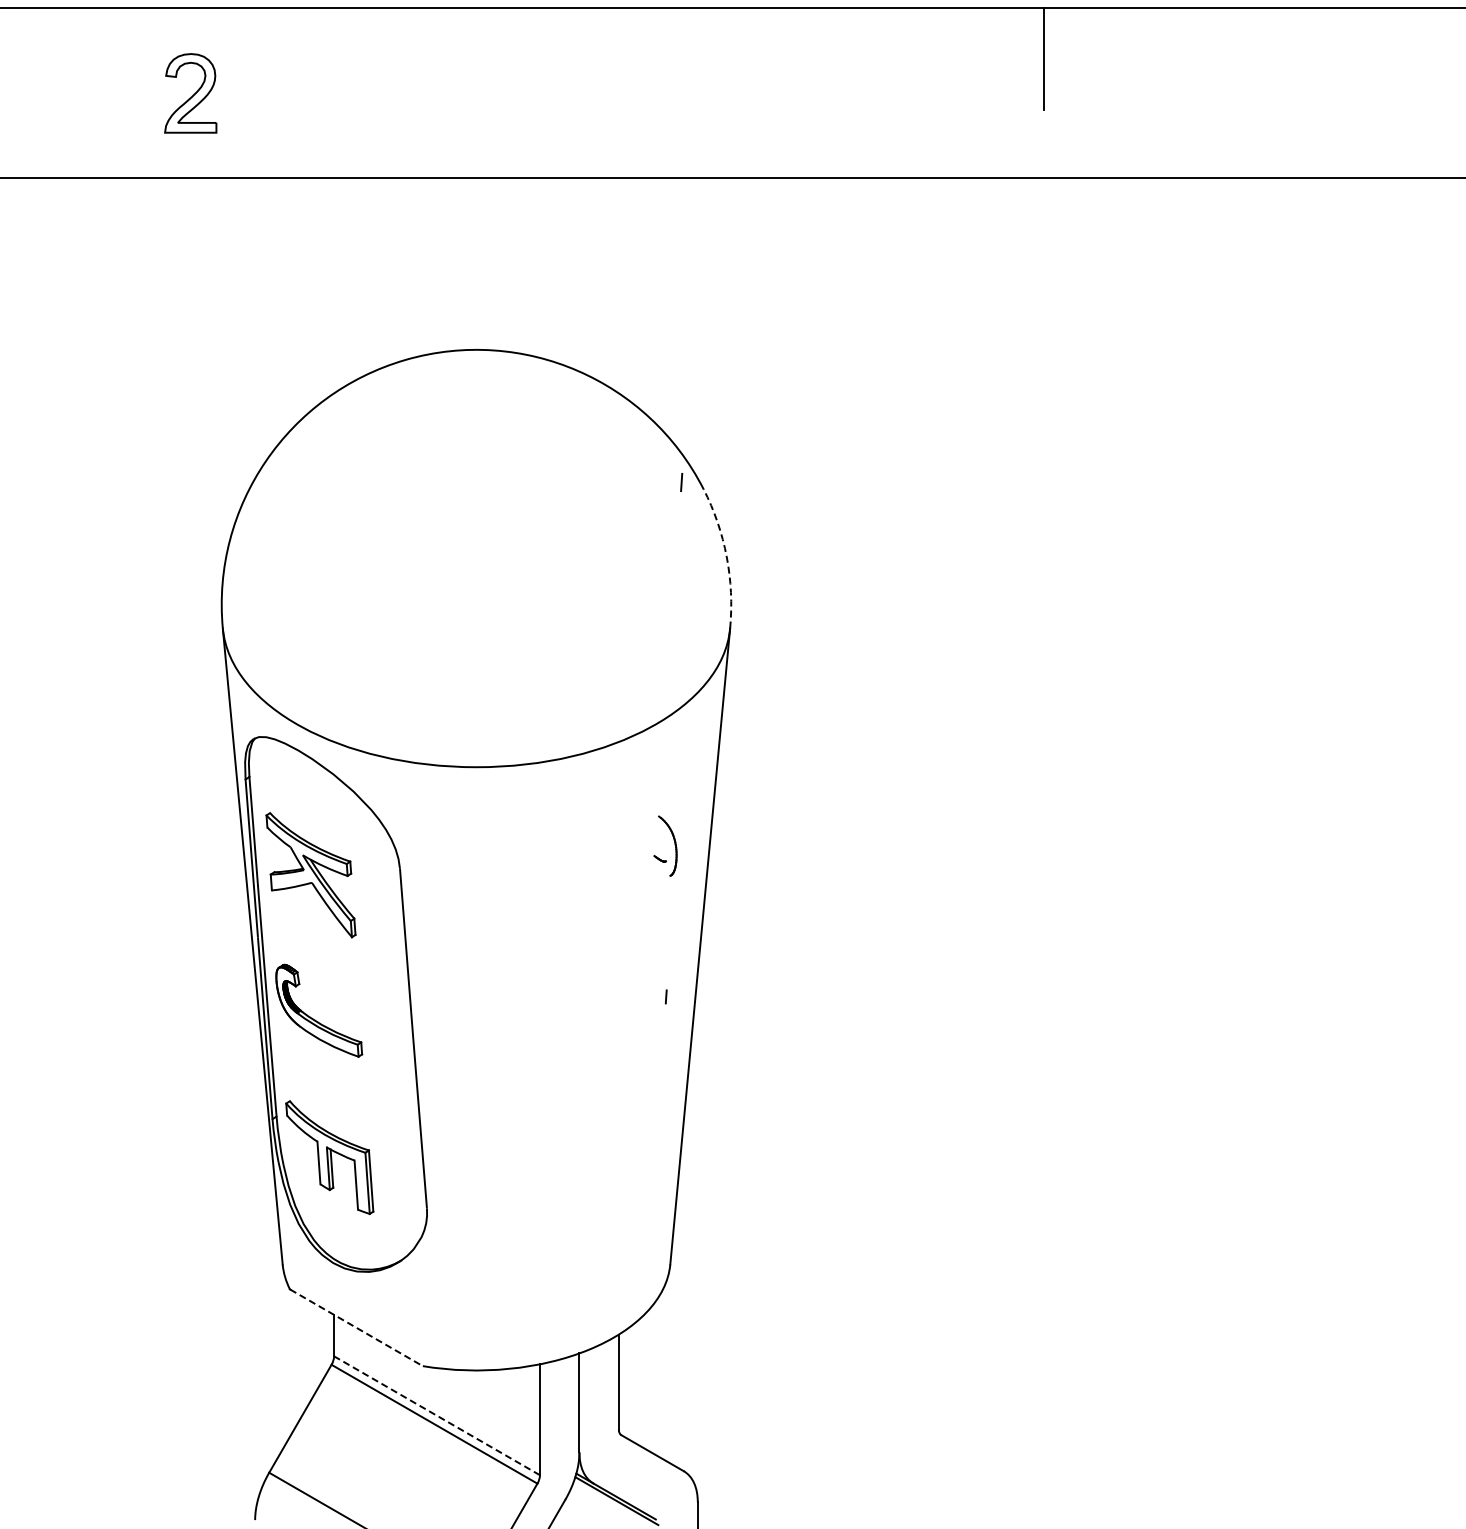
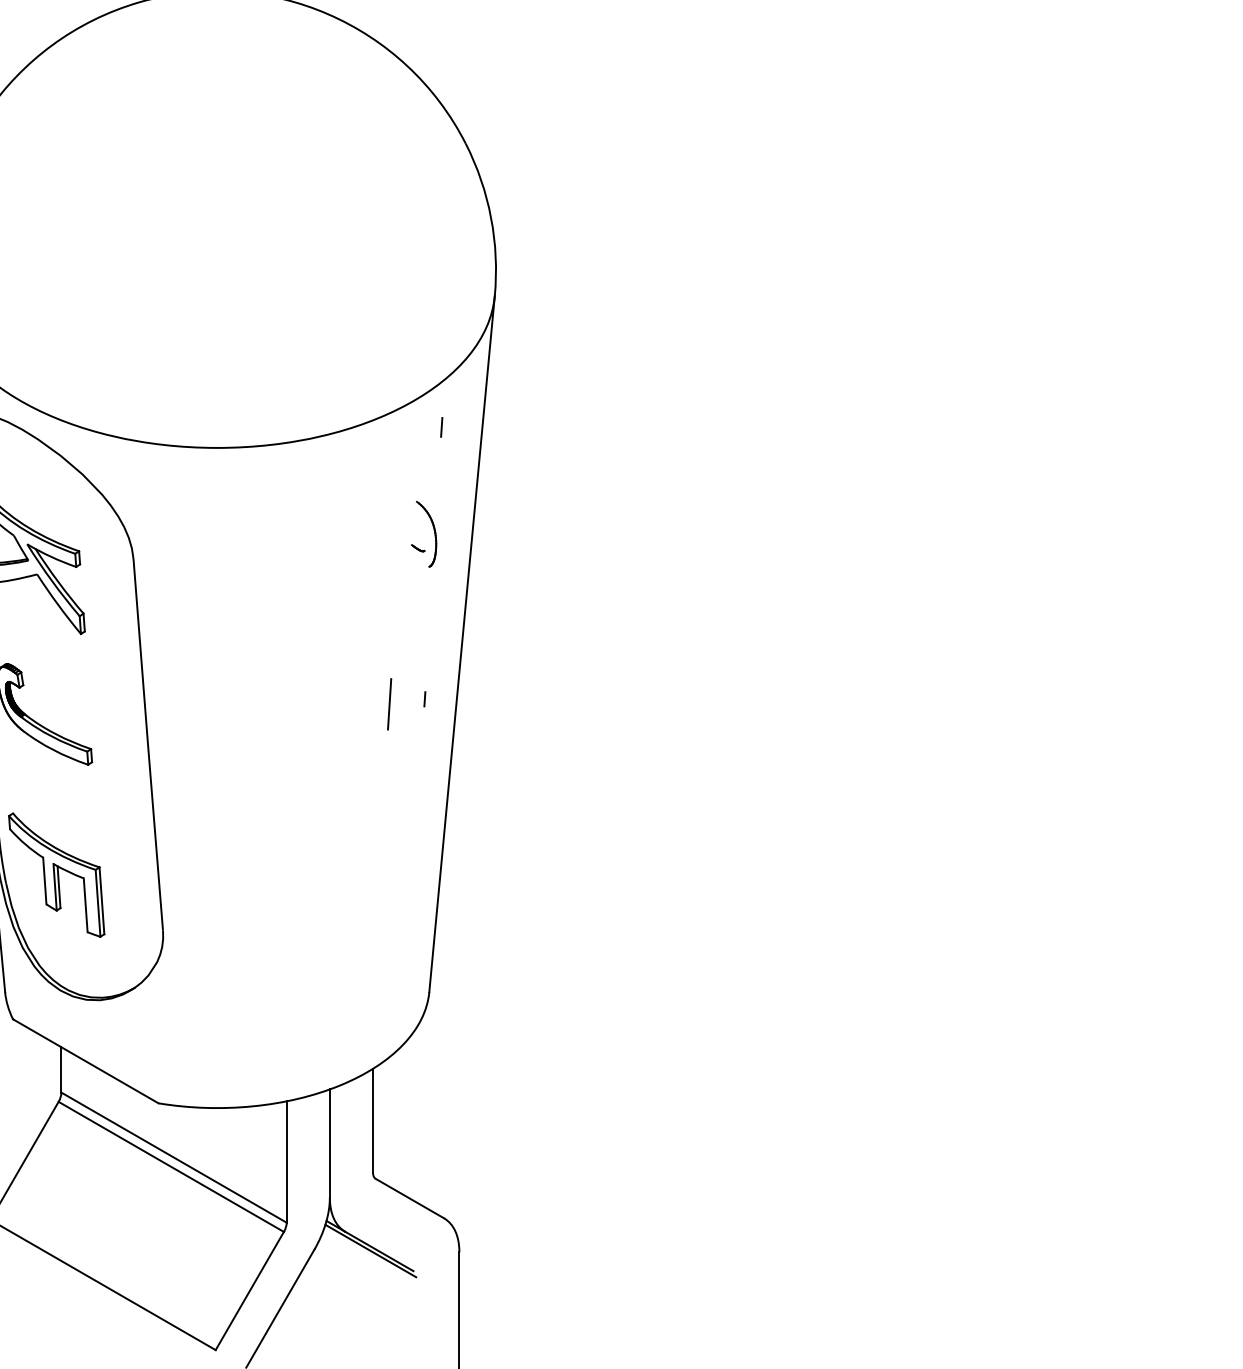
line: (681, 482) -> (441, 427), moved
arc: (726, 556) -> (490, 217), dashed -> solid
line: (633, 1001) -> (389, 704), added
line: (356, 1327) -> (85, 1061), dashed -> solid
line: (437, 1415) -> (174, 1157), dashed -> solid

